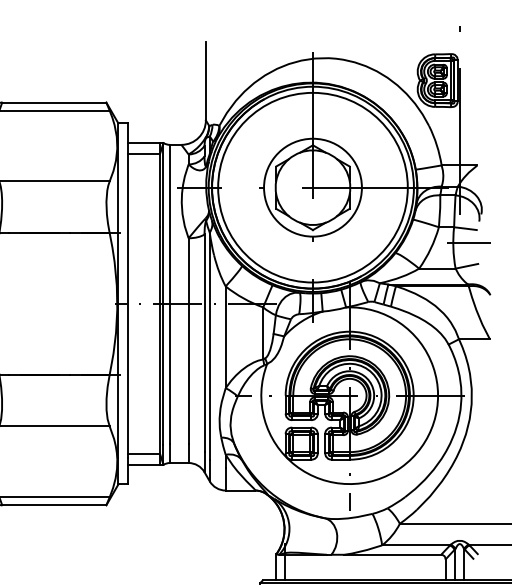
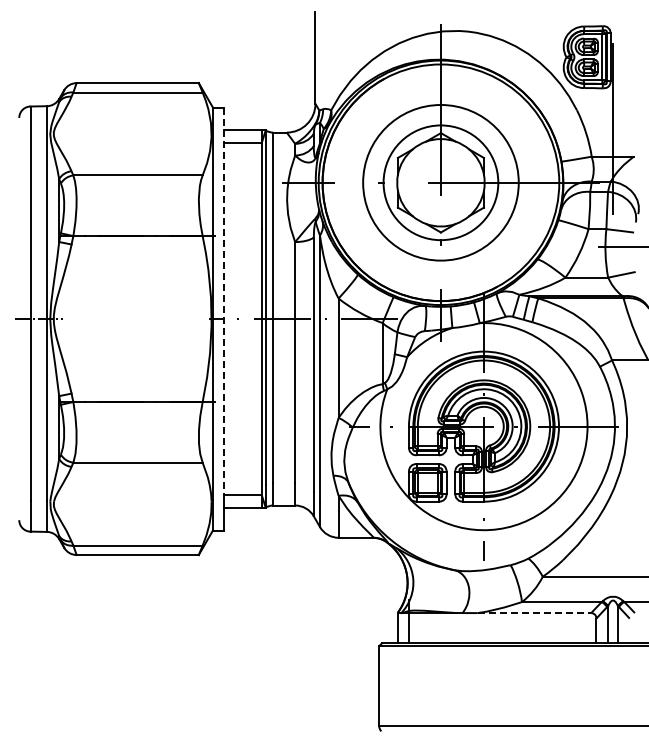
circle: (312, 187) -> (440, 182), size x0.7
line: (128, 290) -> (224, 303), solid -> dashed
line: (392, 555) -> (534, 613), solid -> dashed

